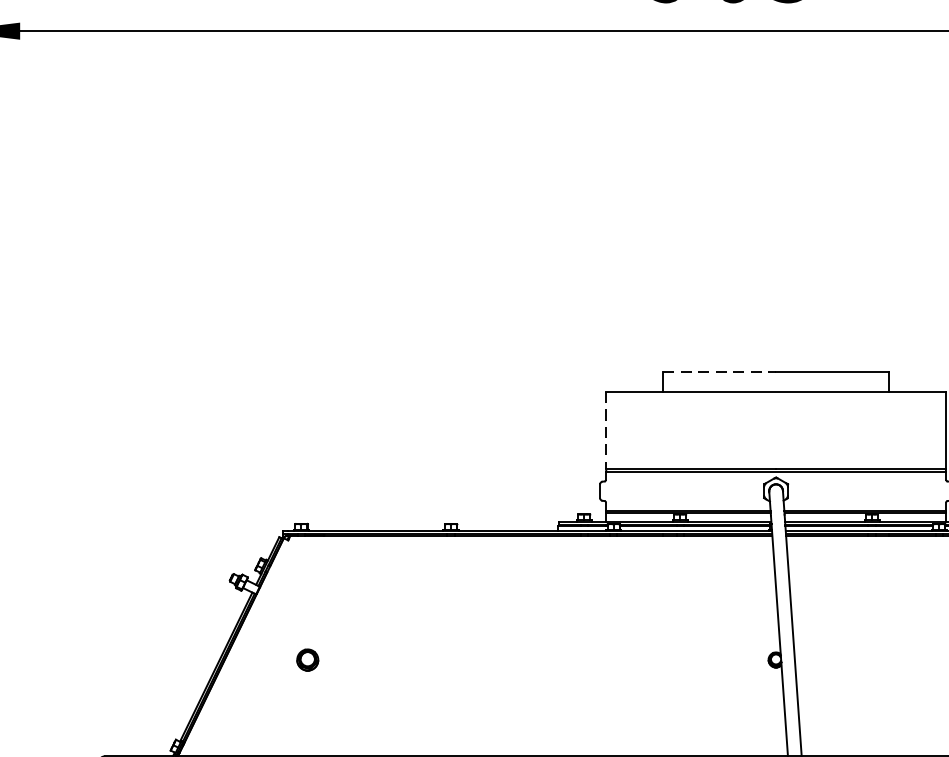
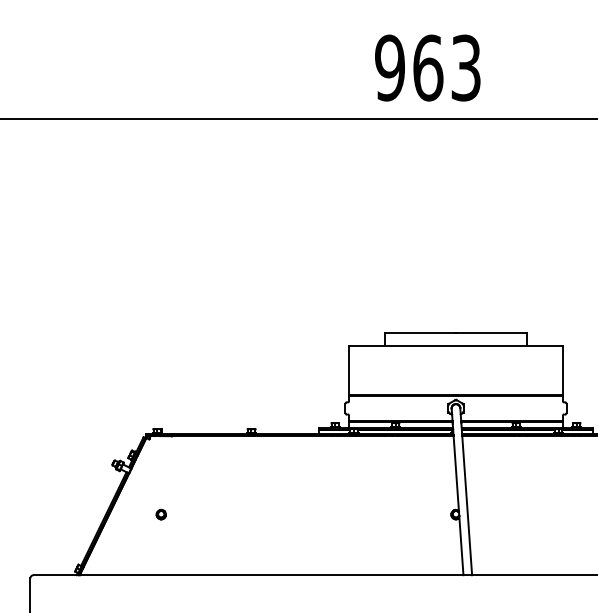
line: (721, 372) -> (421, 333), dashed -> solid
line: (606, 430) -> (349, 370), dashed -> solid
part: (306, 659) -> (160, 514), size x0.71

